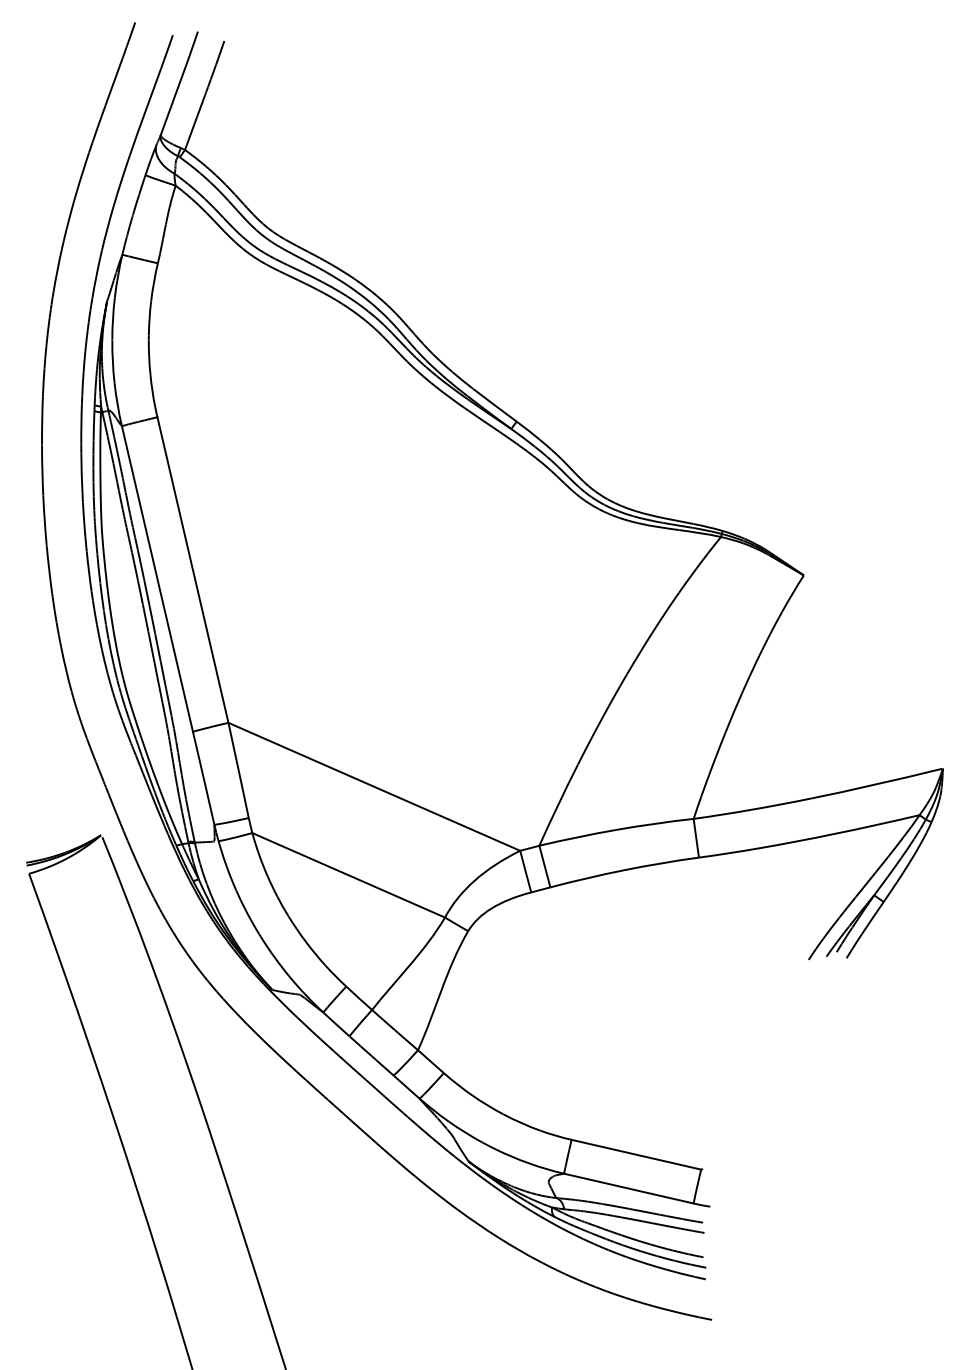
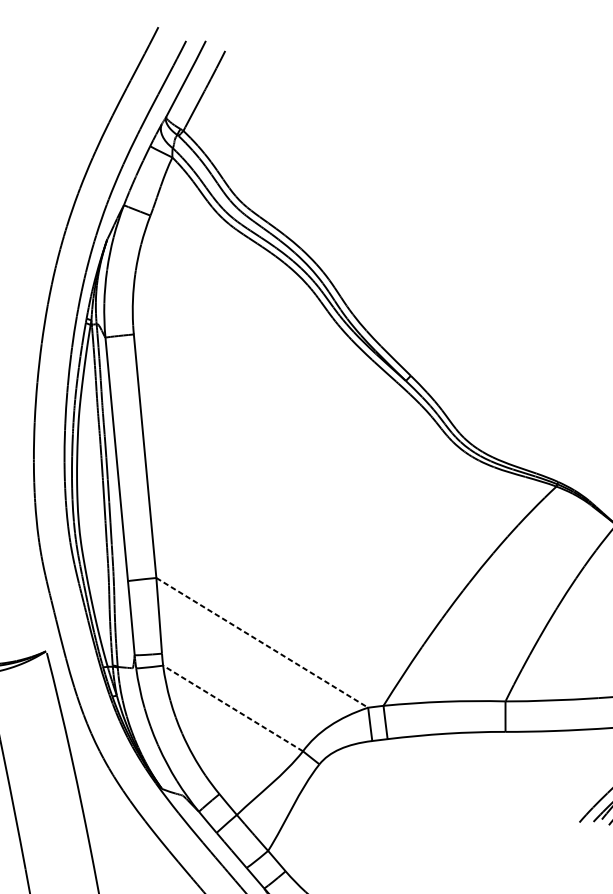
line: (374, 787) -> (262, 643), solid -> dashed
line: (348, 875) -> (232, 708), solid -> dashed

